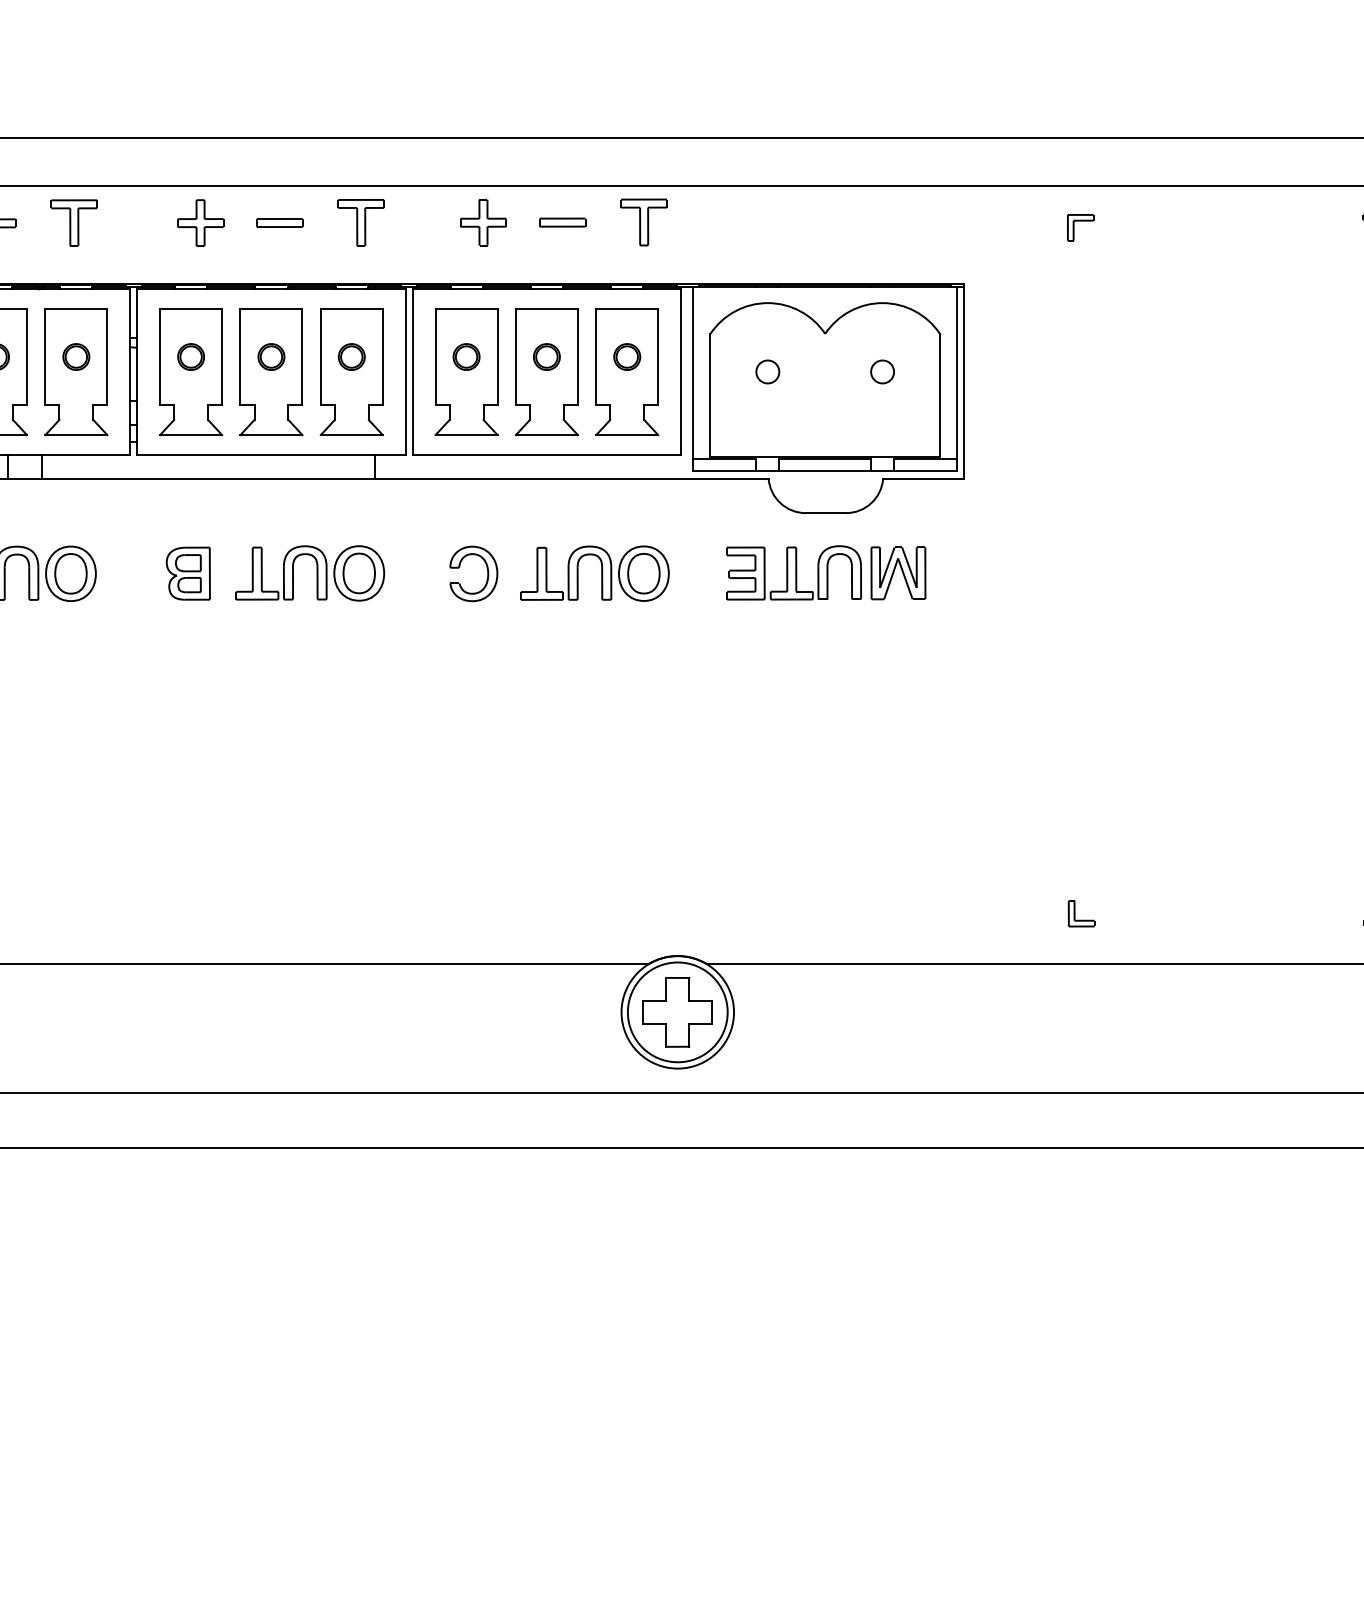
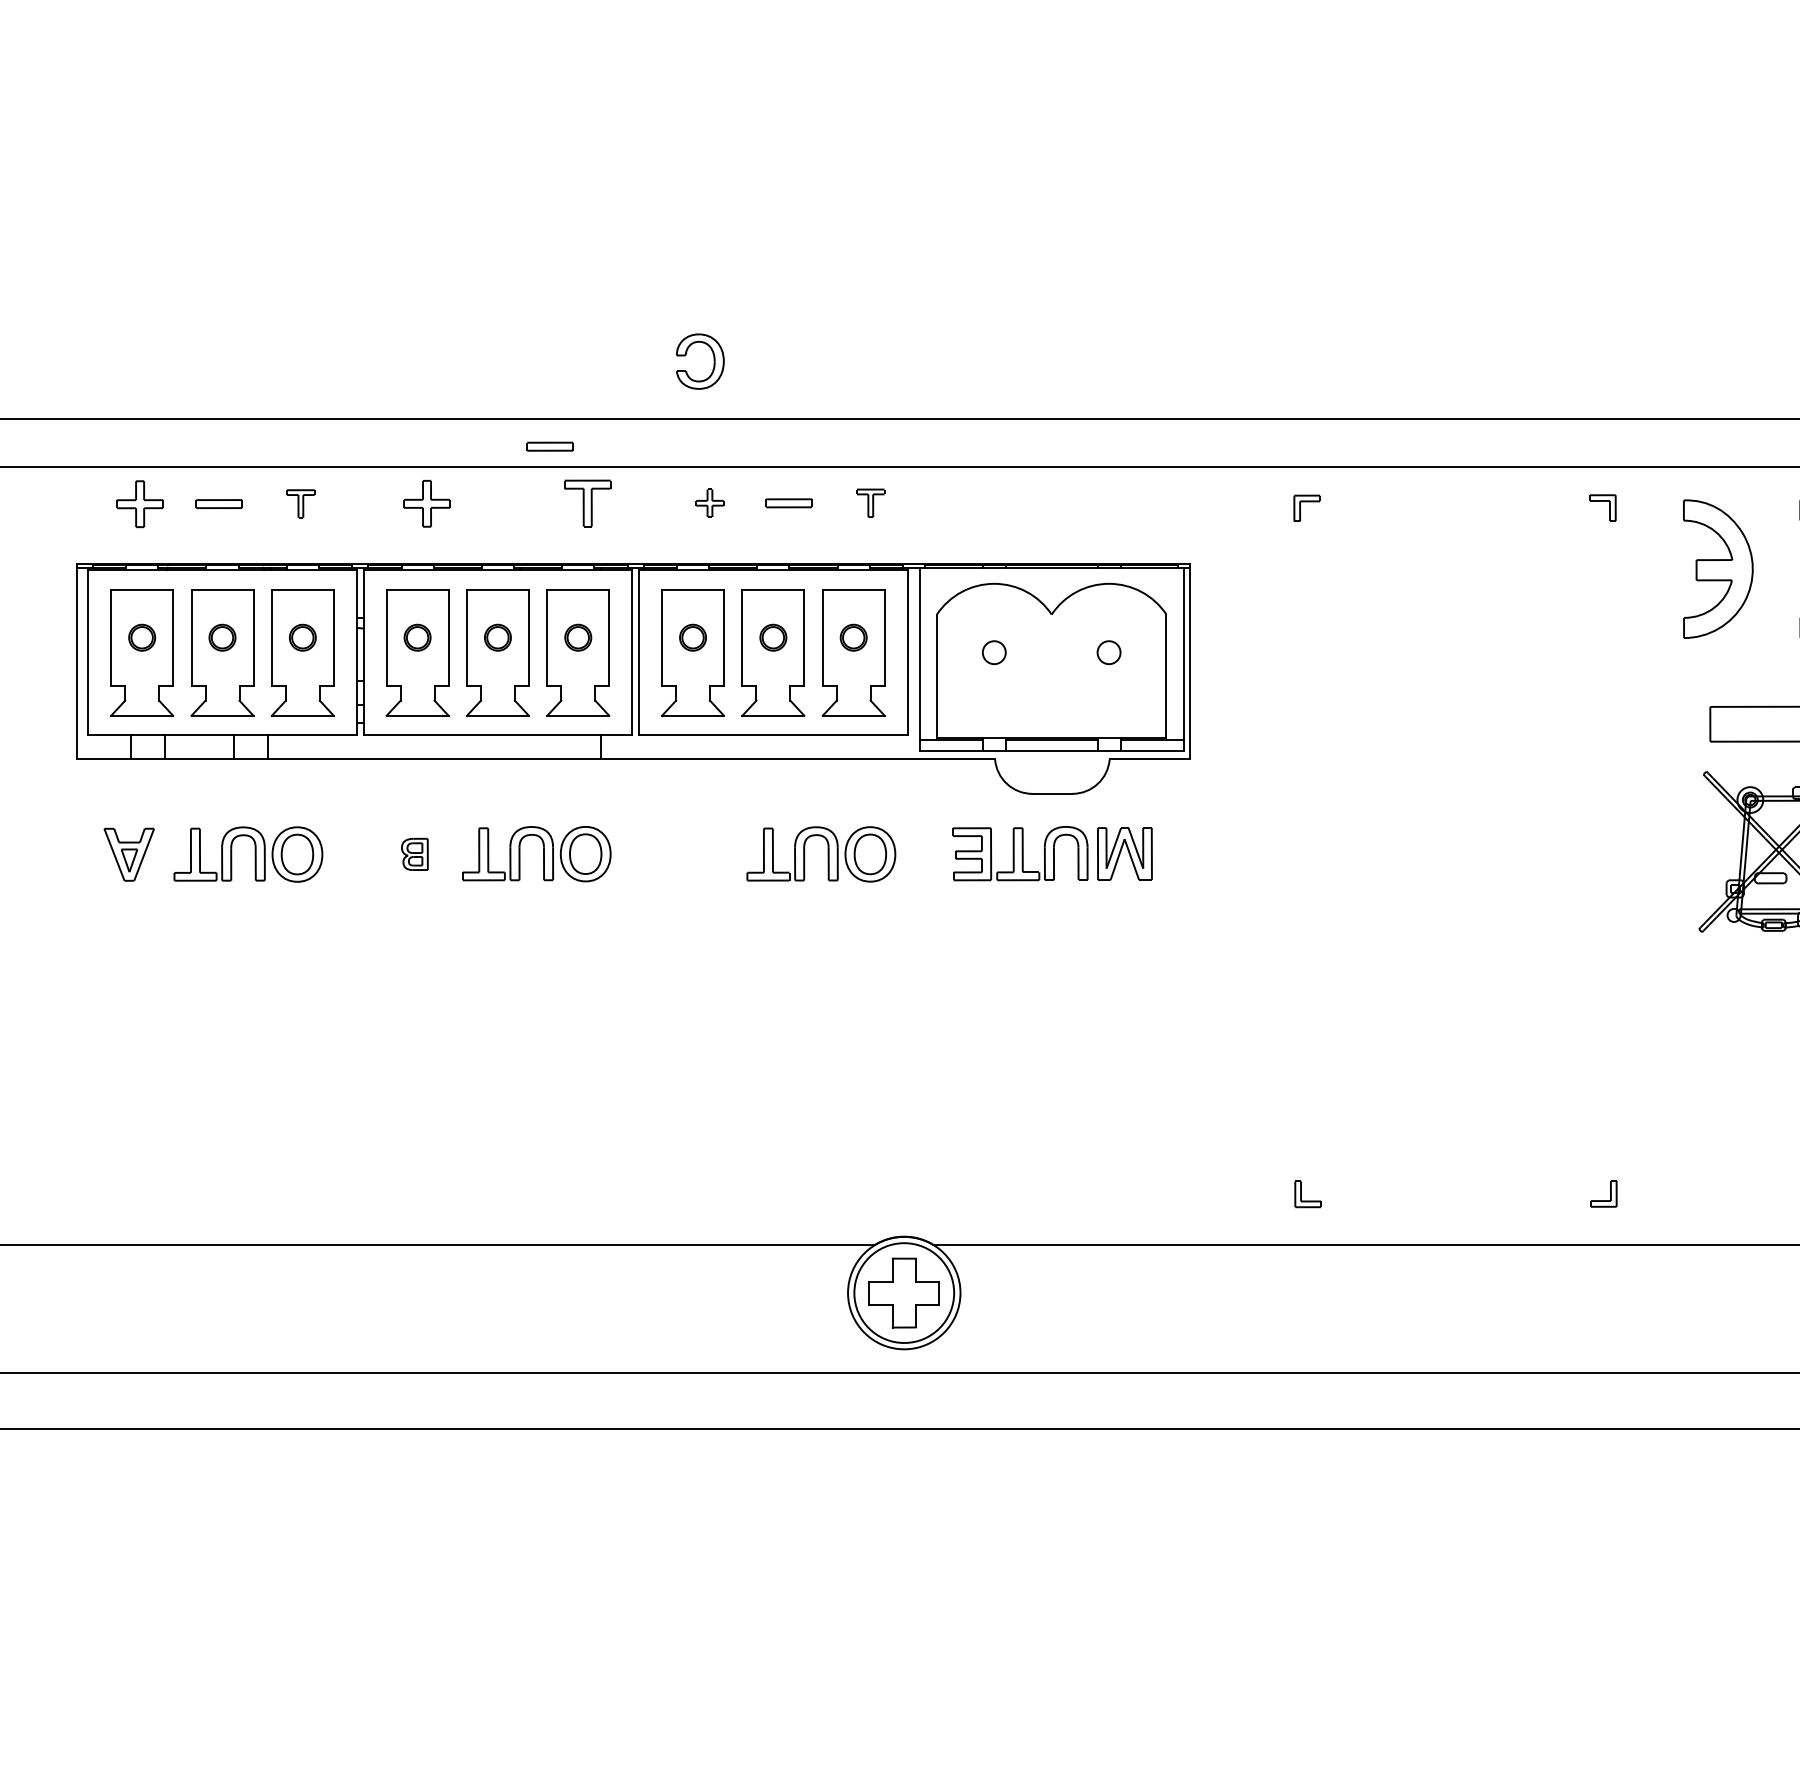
part: (483, 221) -> (709, 502), size x0.6
part: (74, 222) -> (300, 503), size x0.6
part: (279, 222) -> (549, 446), moved
part: (644, 222) -> (870, 503), size x0.6
part: (188, 573) -> (414, 854), size x0.6
part: (487, 573) -> (713, 361), moved

